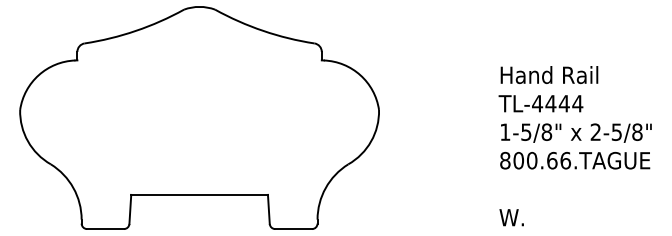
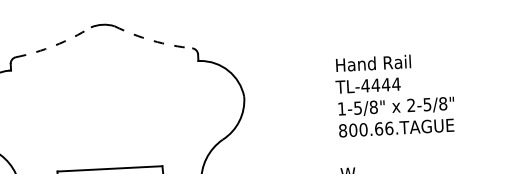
arc: (135, 30) -> (54, 45), solid -> dashed
arc: (263, 30) -> (152, 40), solid -> dashed

